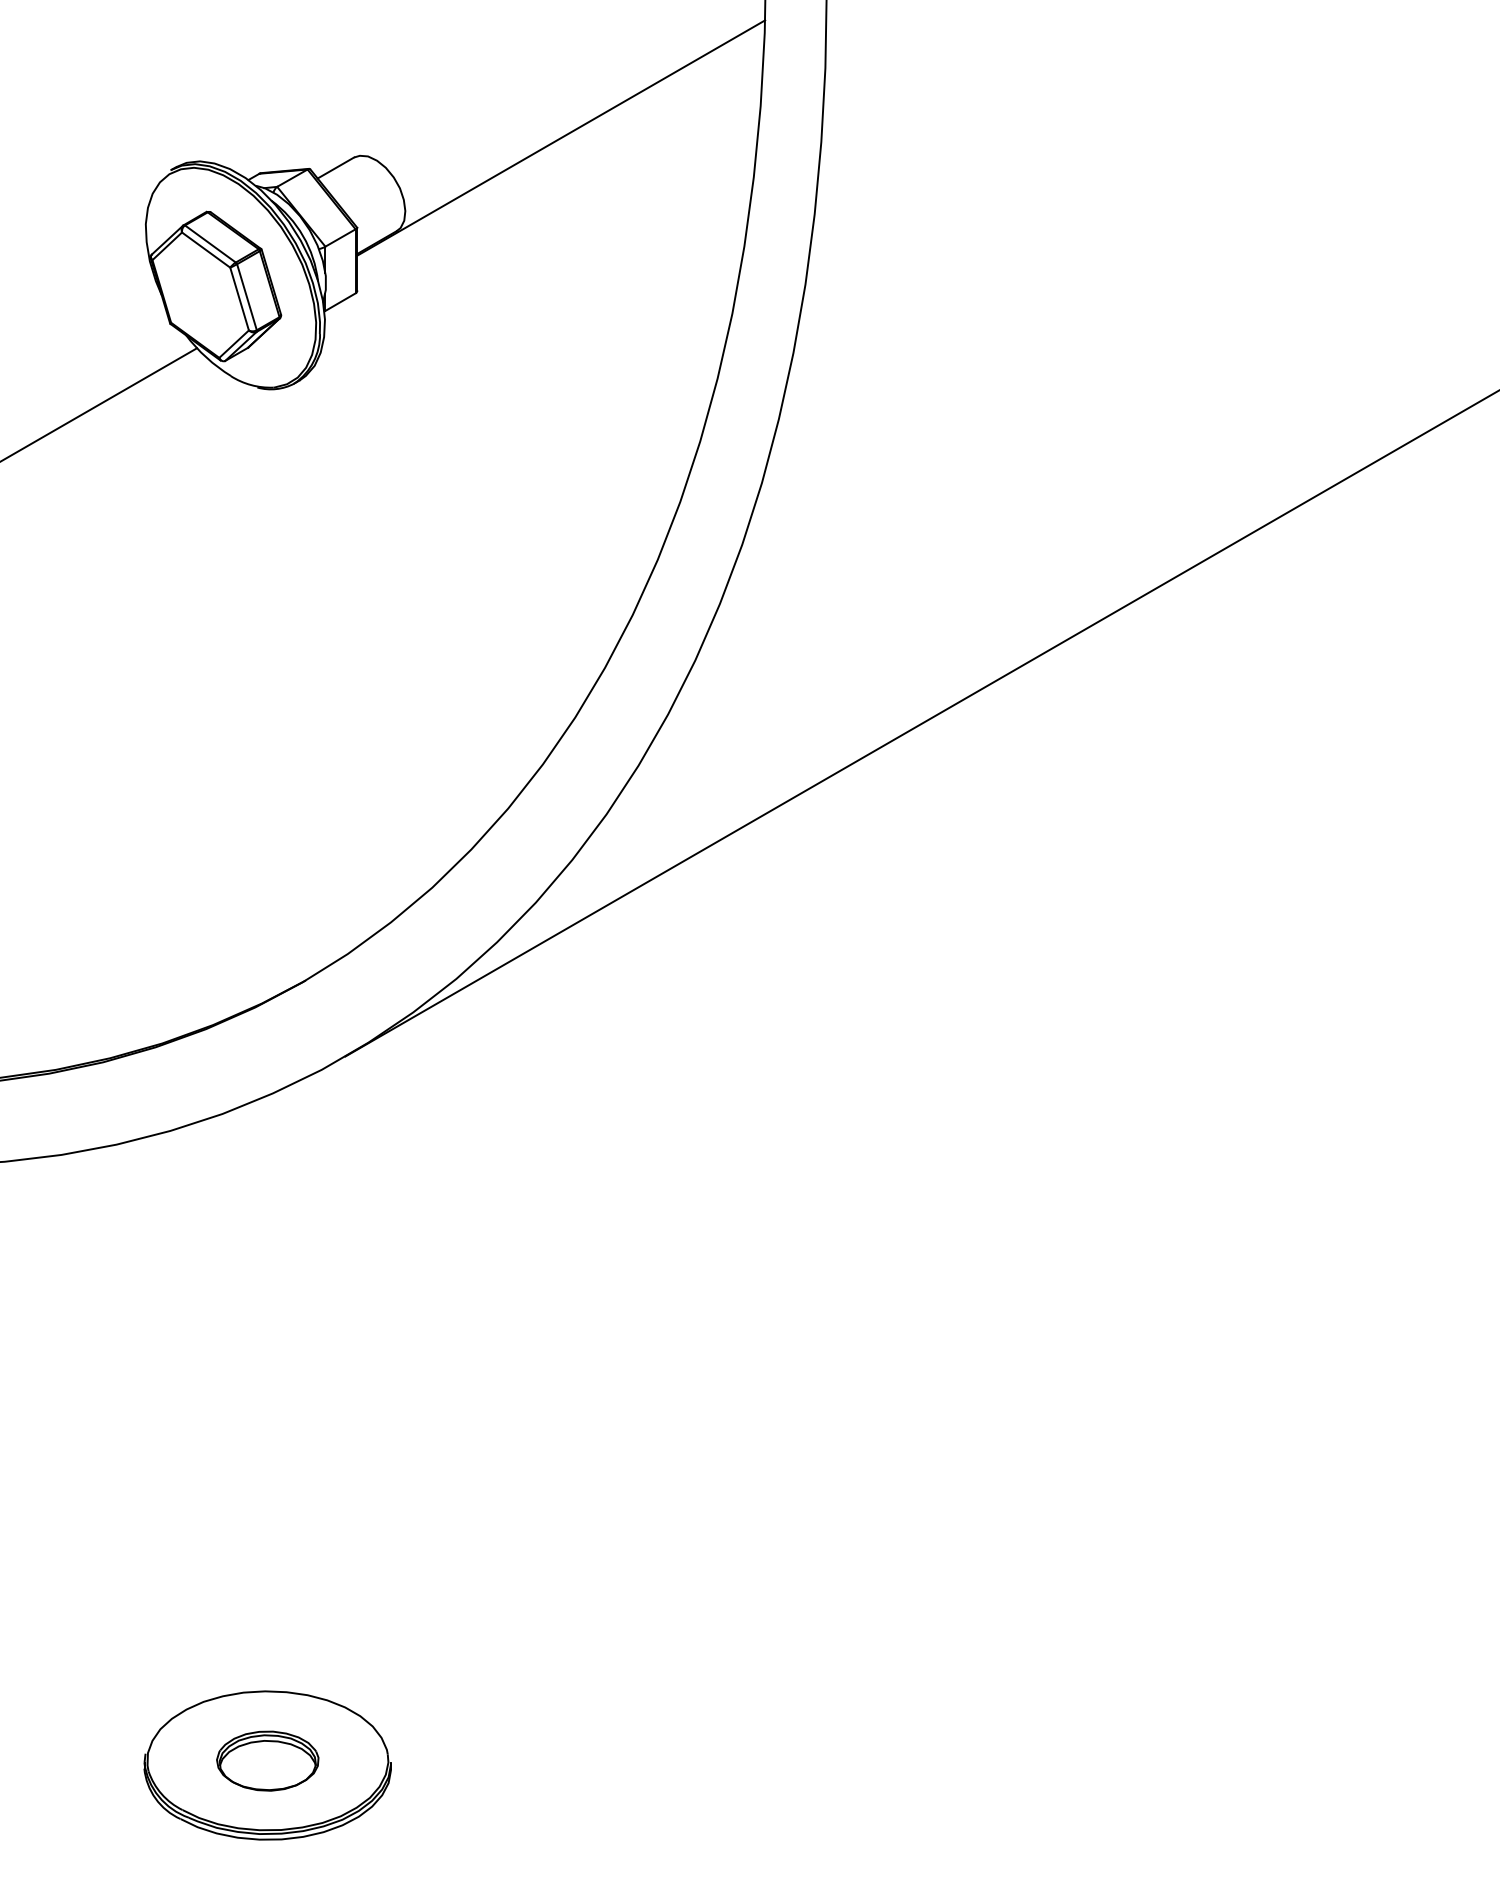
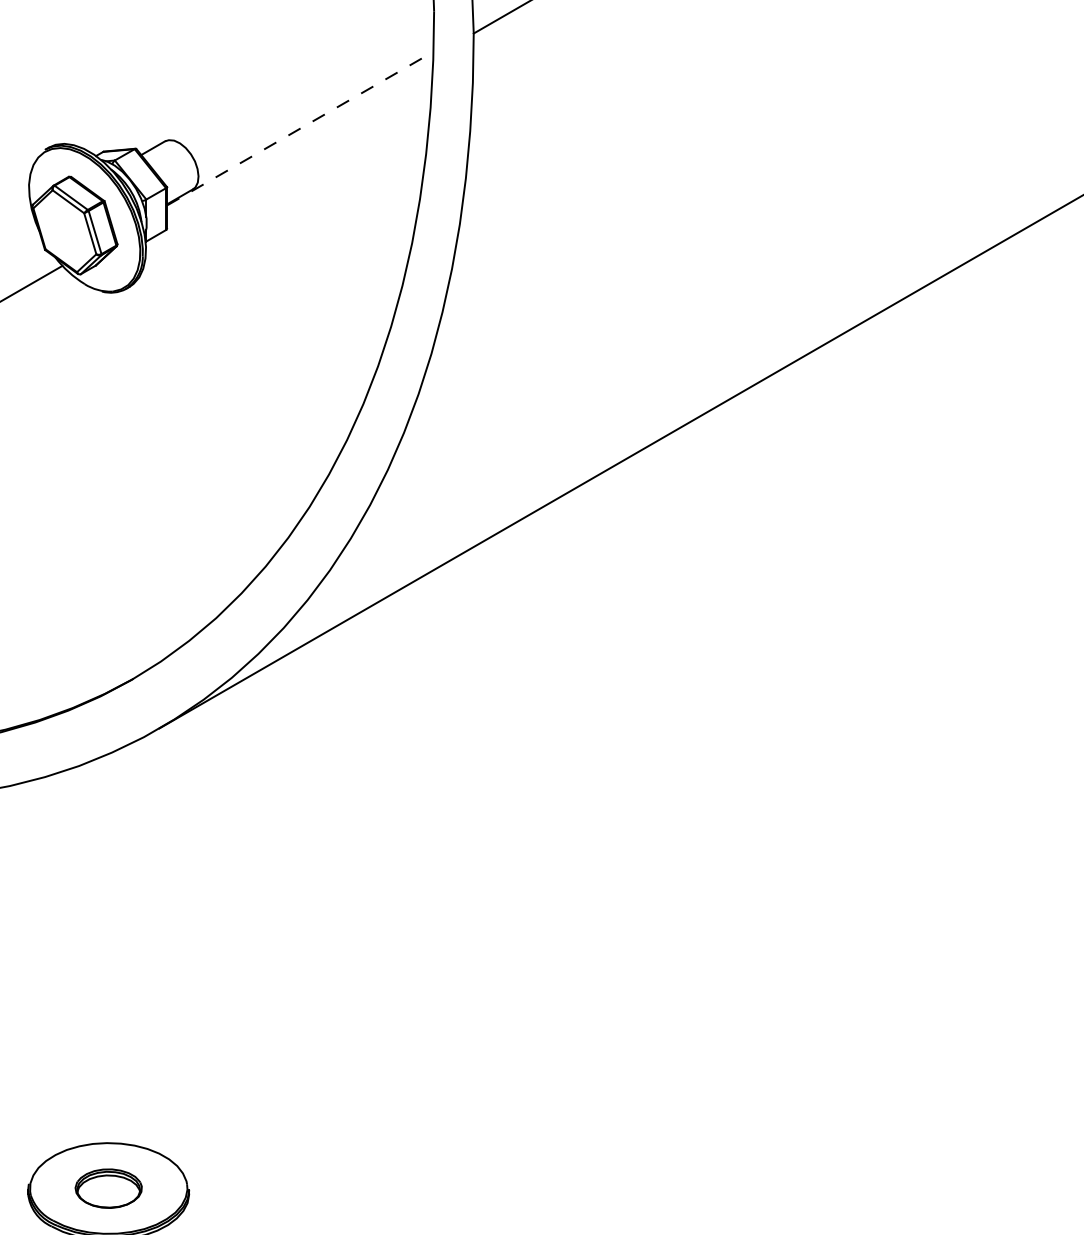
line: (561, 137) -> (300, 128), solid -> dashed

